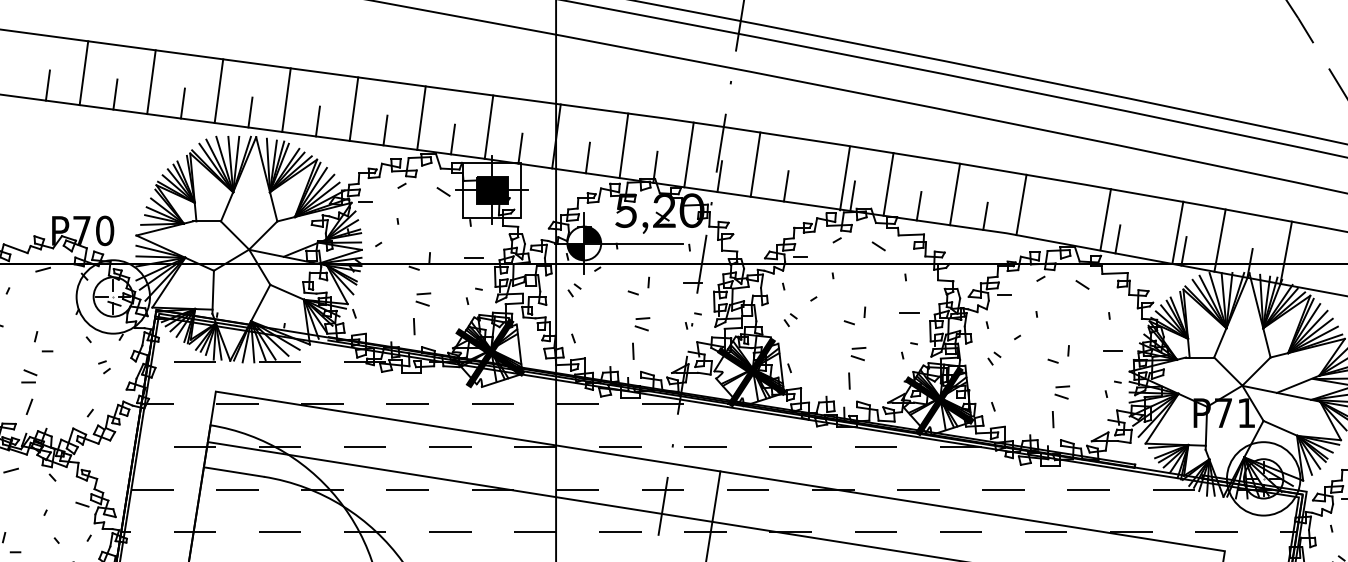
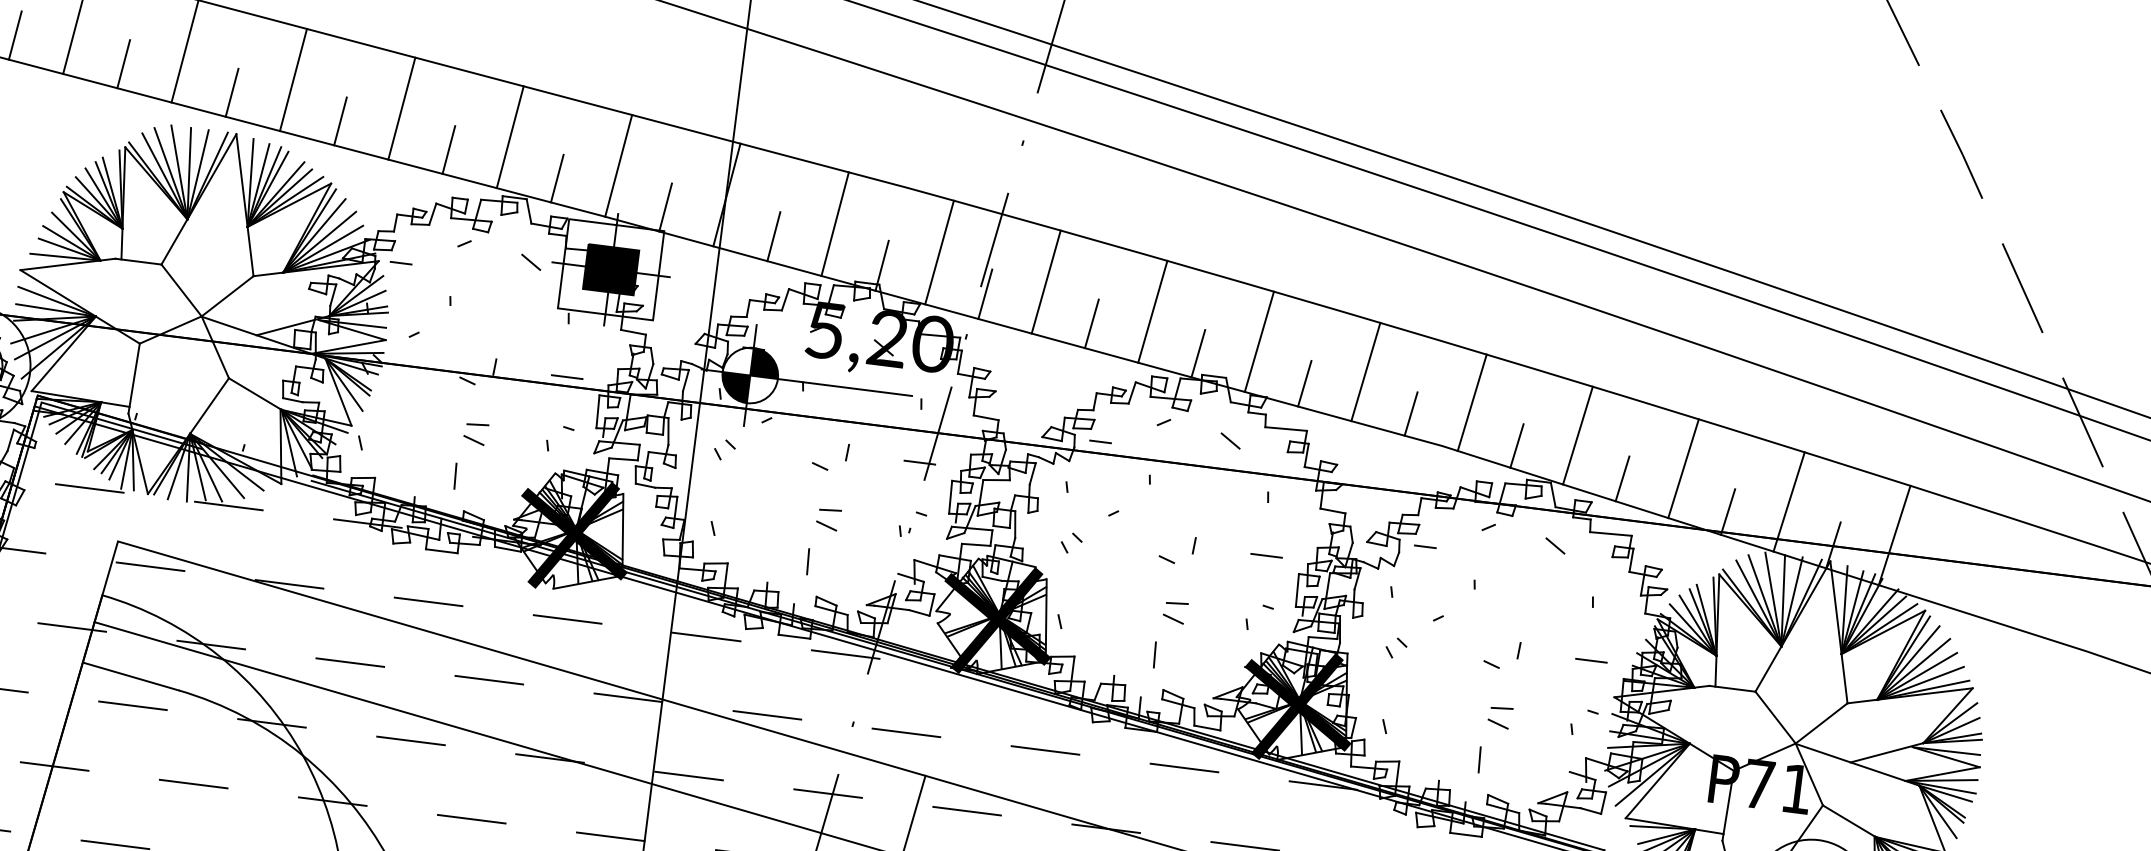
line: (844, 178) -> (1151, 311), moved
line: (1105, 219) -> (1577, 435), moved
line: (1051, 227) -> (1516, 445), added
line: (1177, 232) -> (1682, 468), moved

